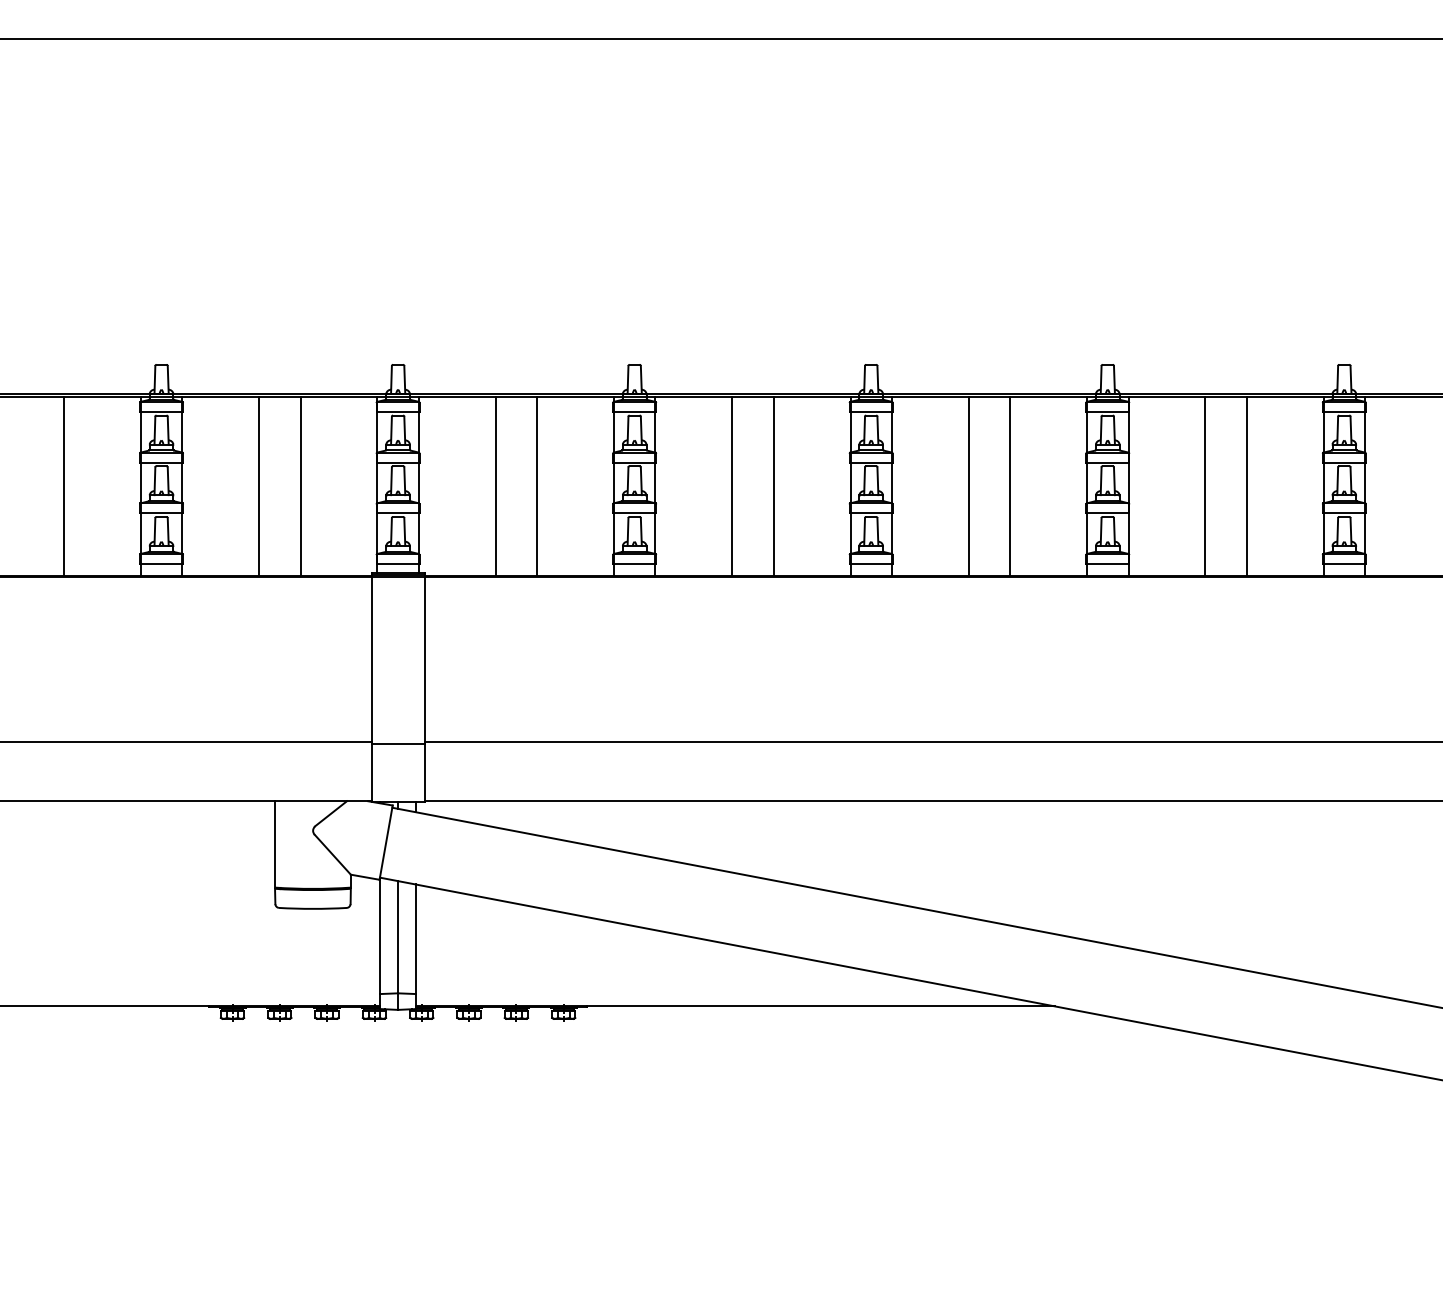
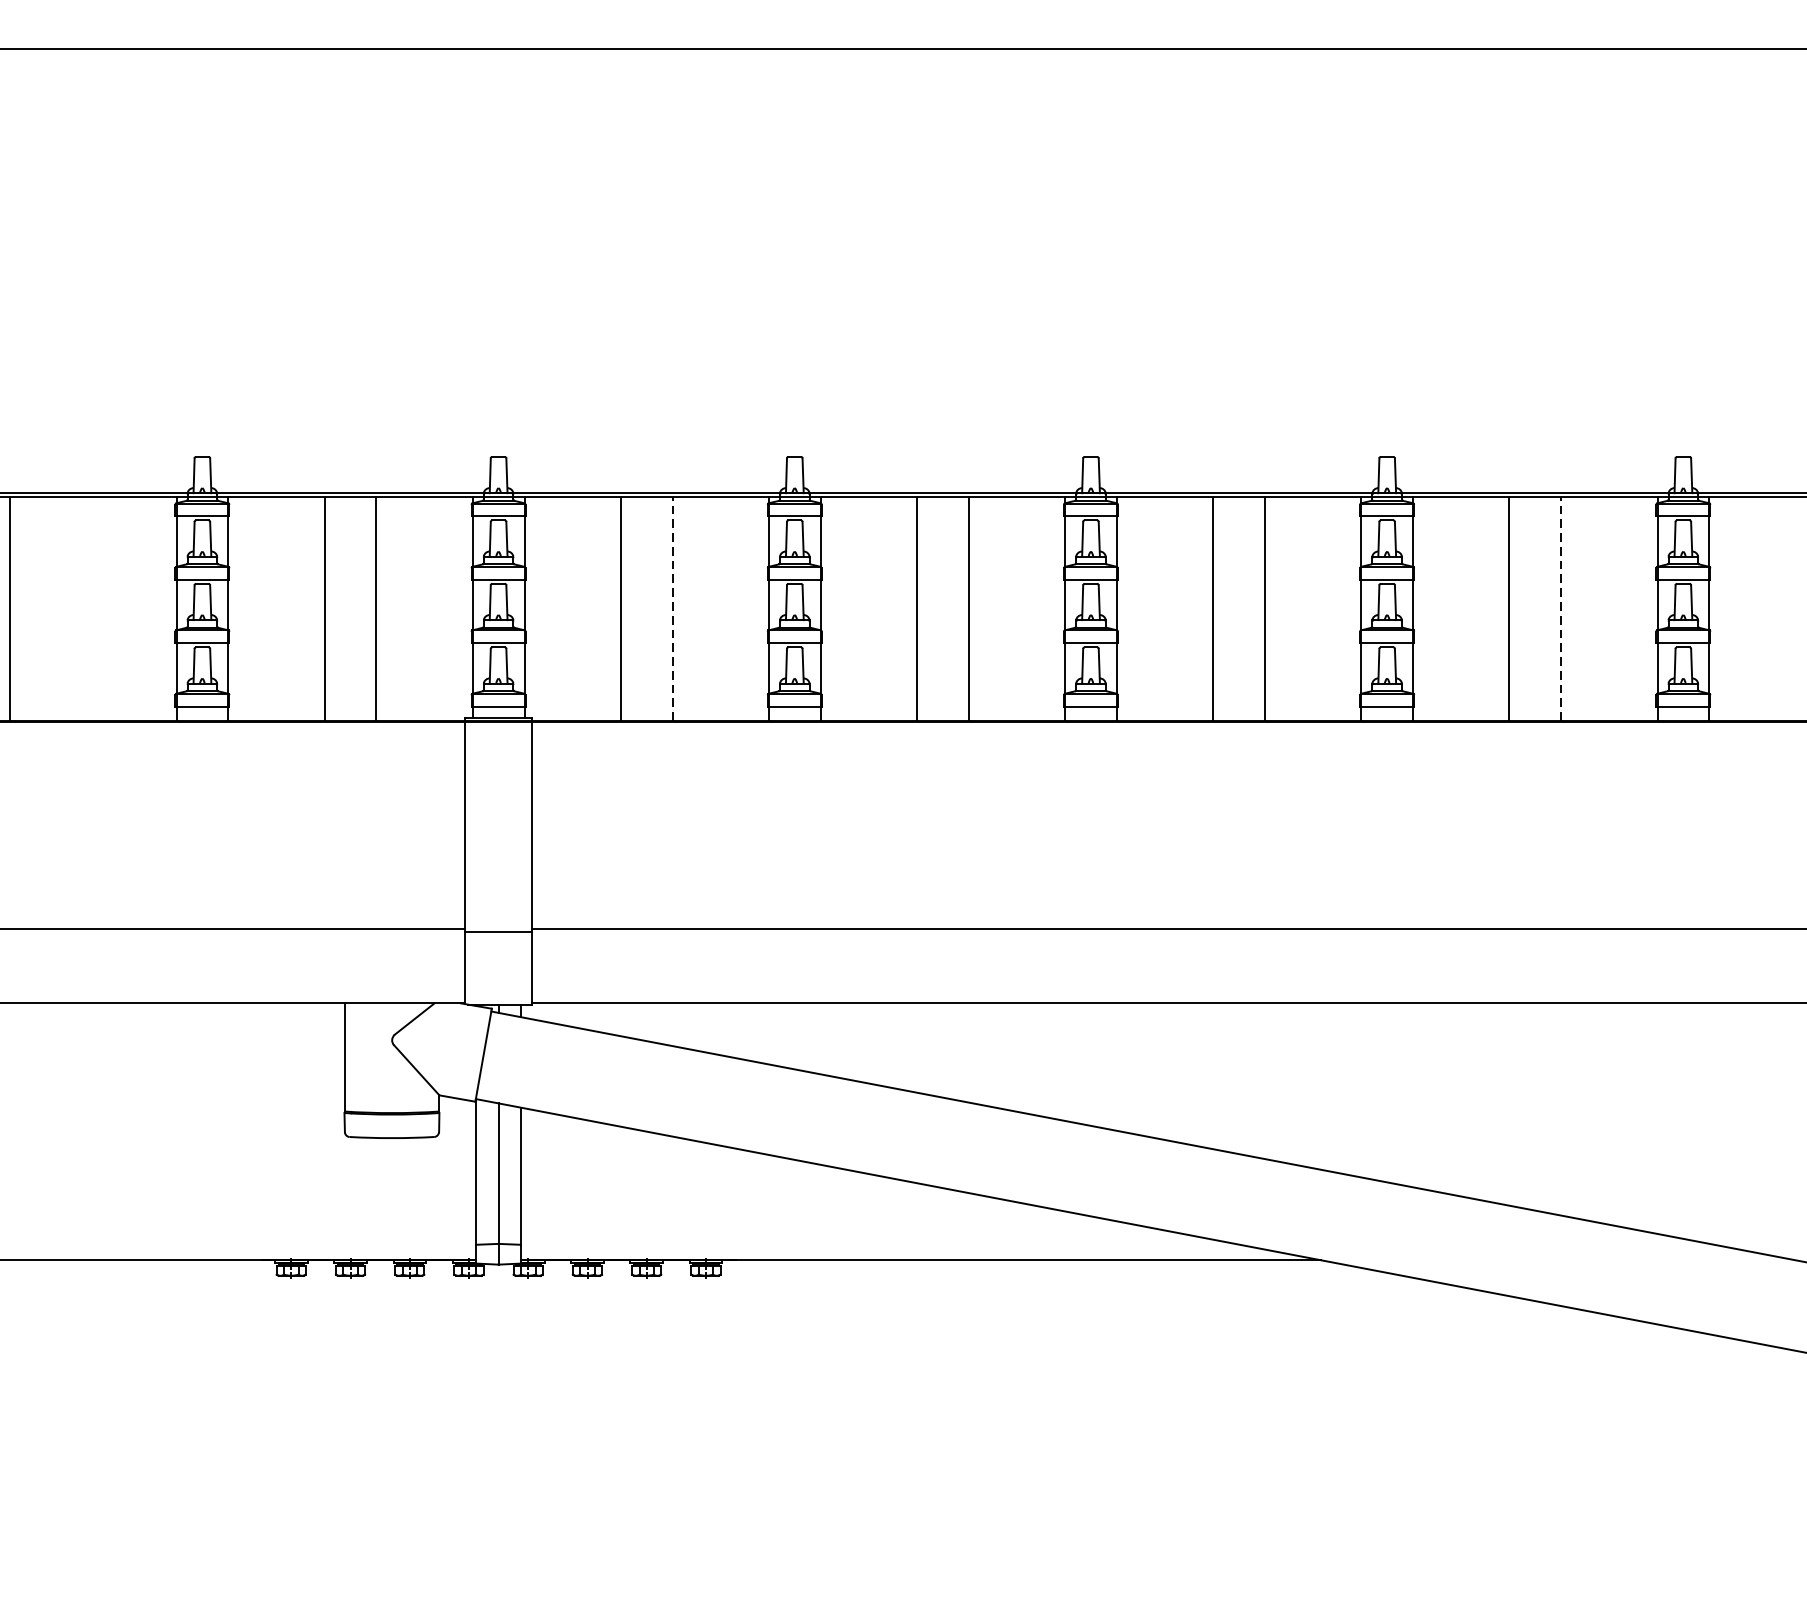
line: (64, 485) -> (10, 608), moved
line: (537, 486) -> (673, 609), solid -> dashed
line: (1246, 486) -> (1560, 609), solid -> dashed

